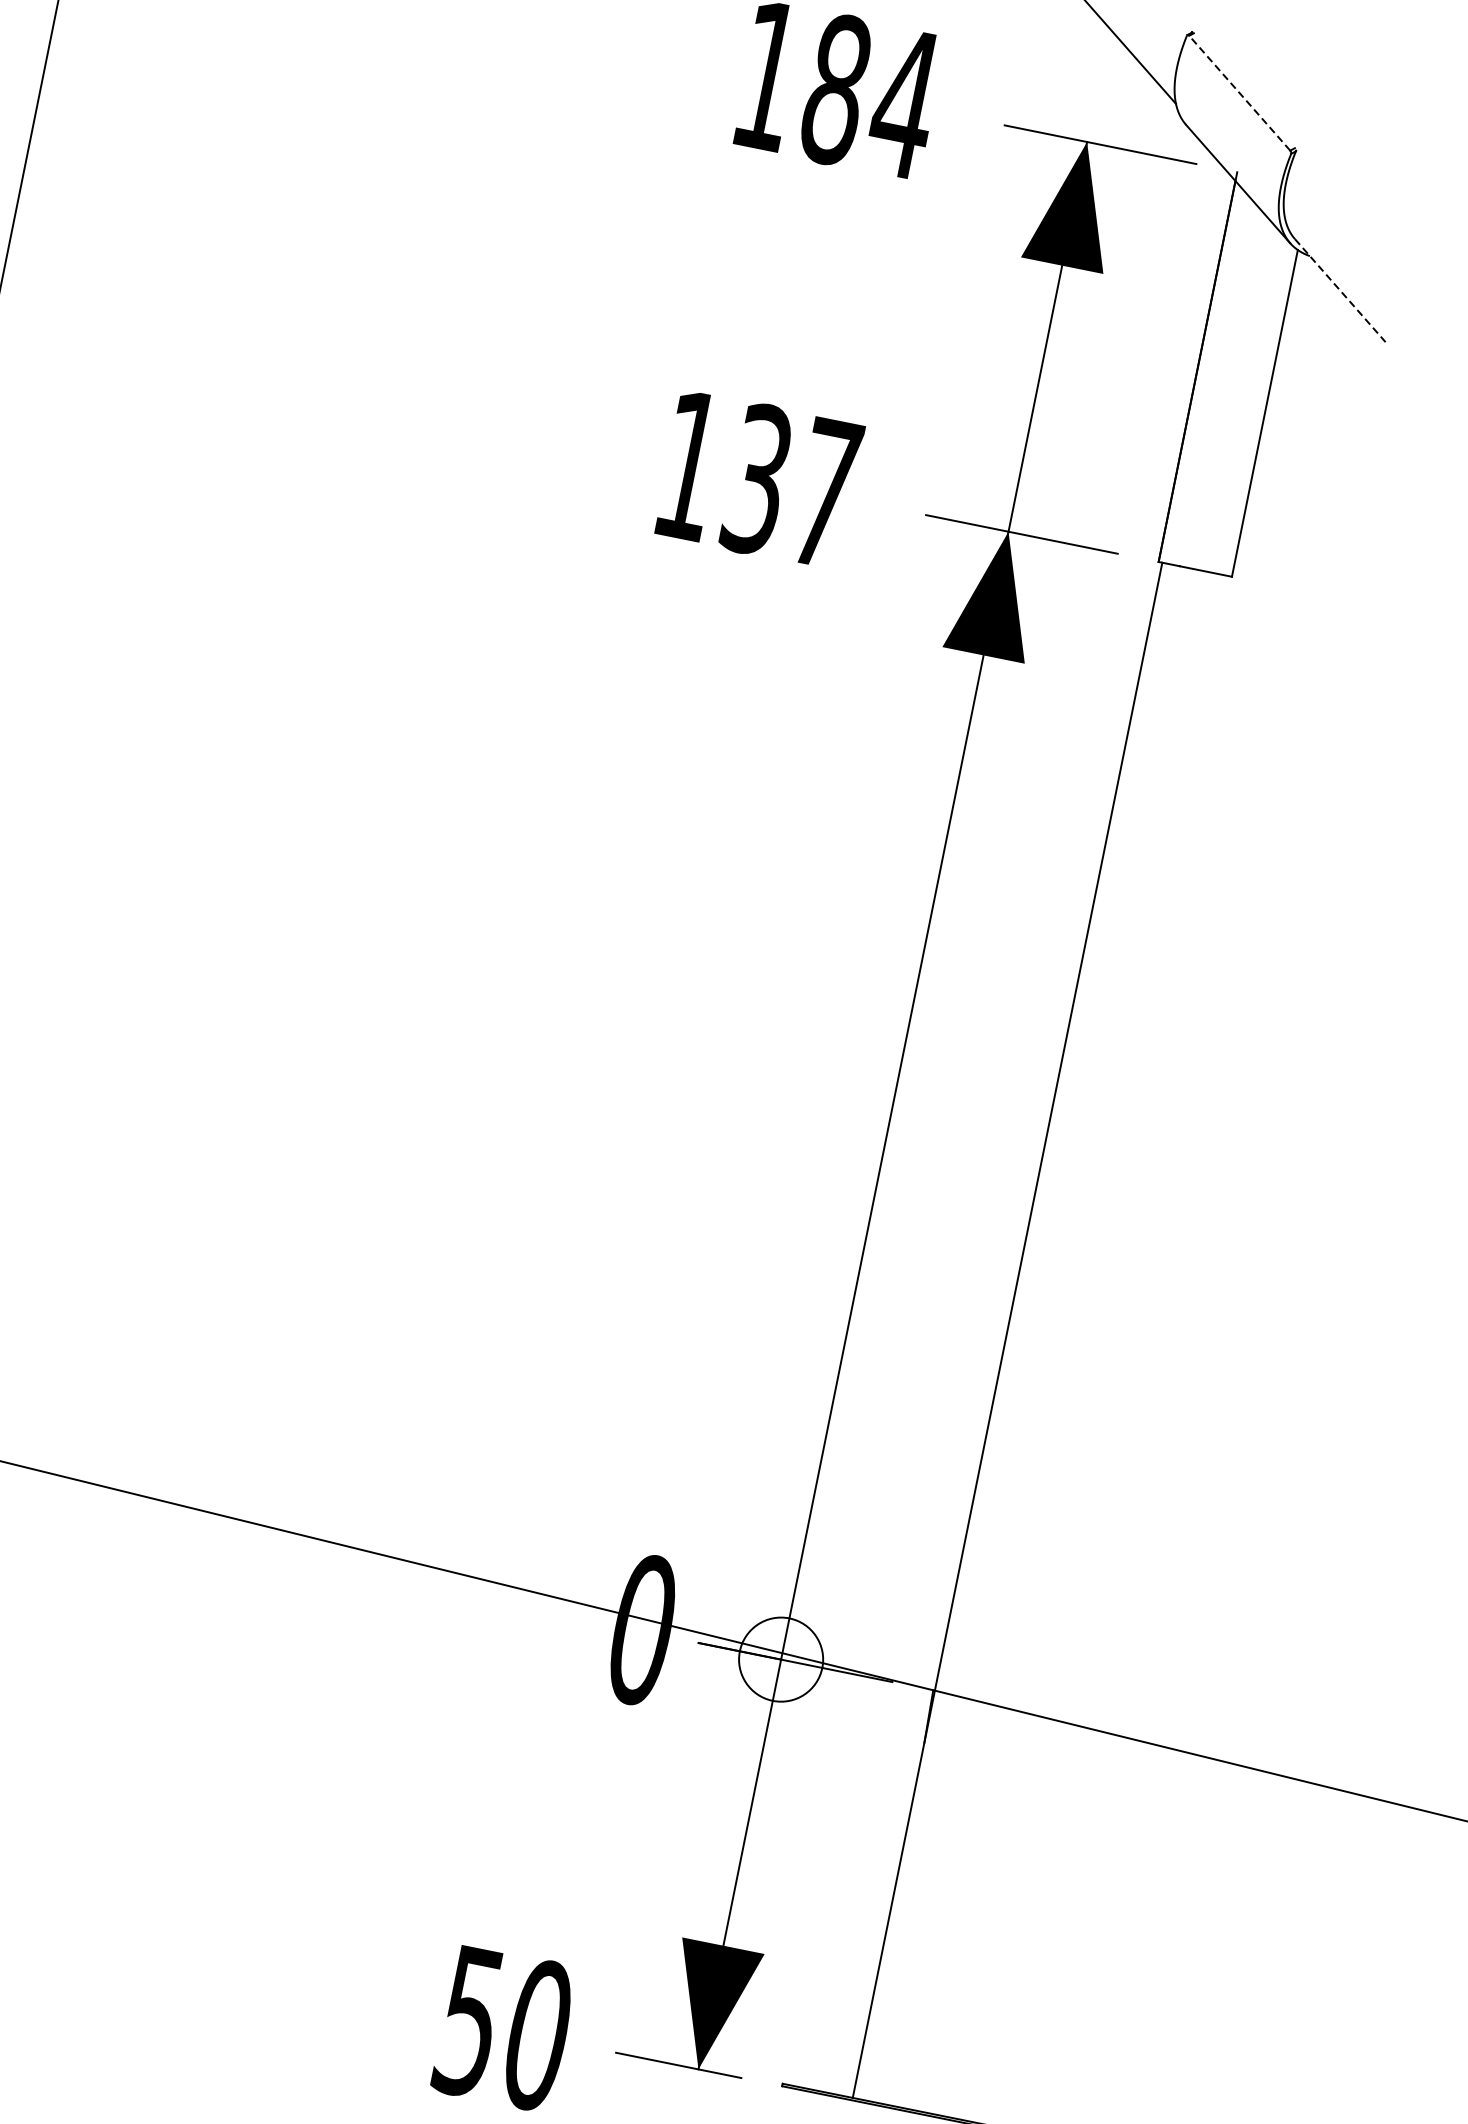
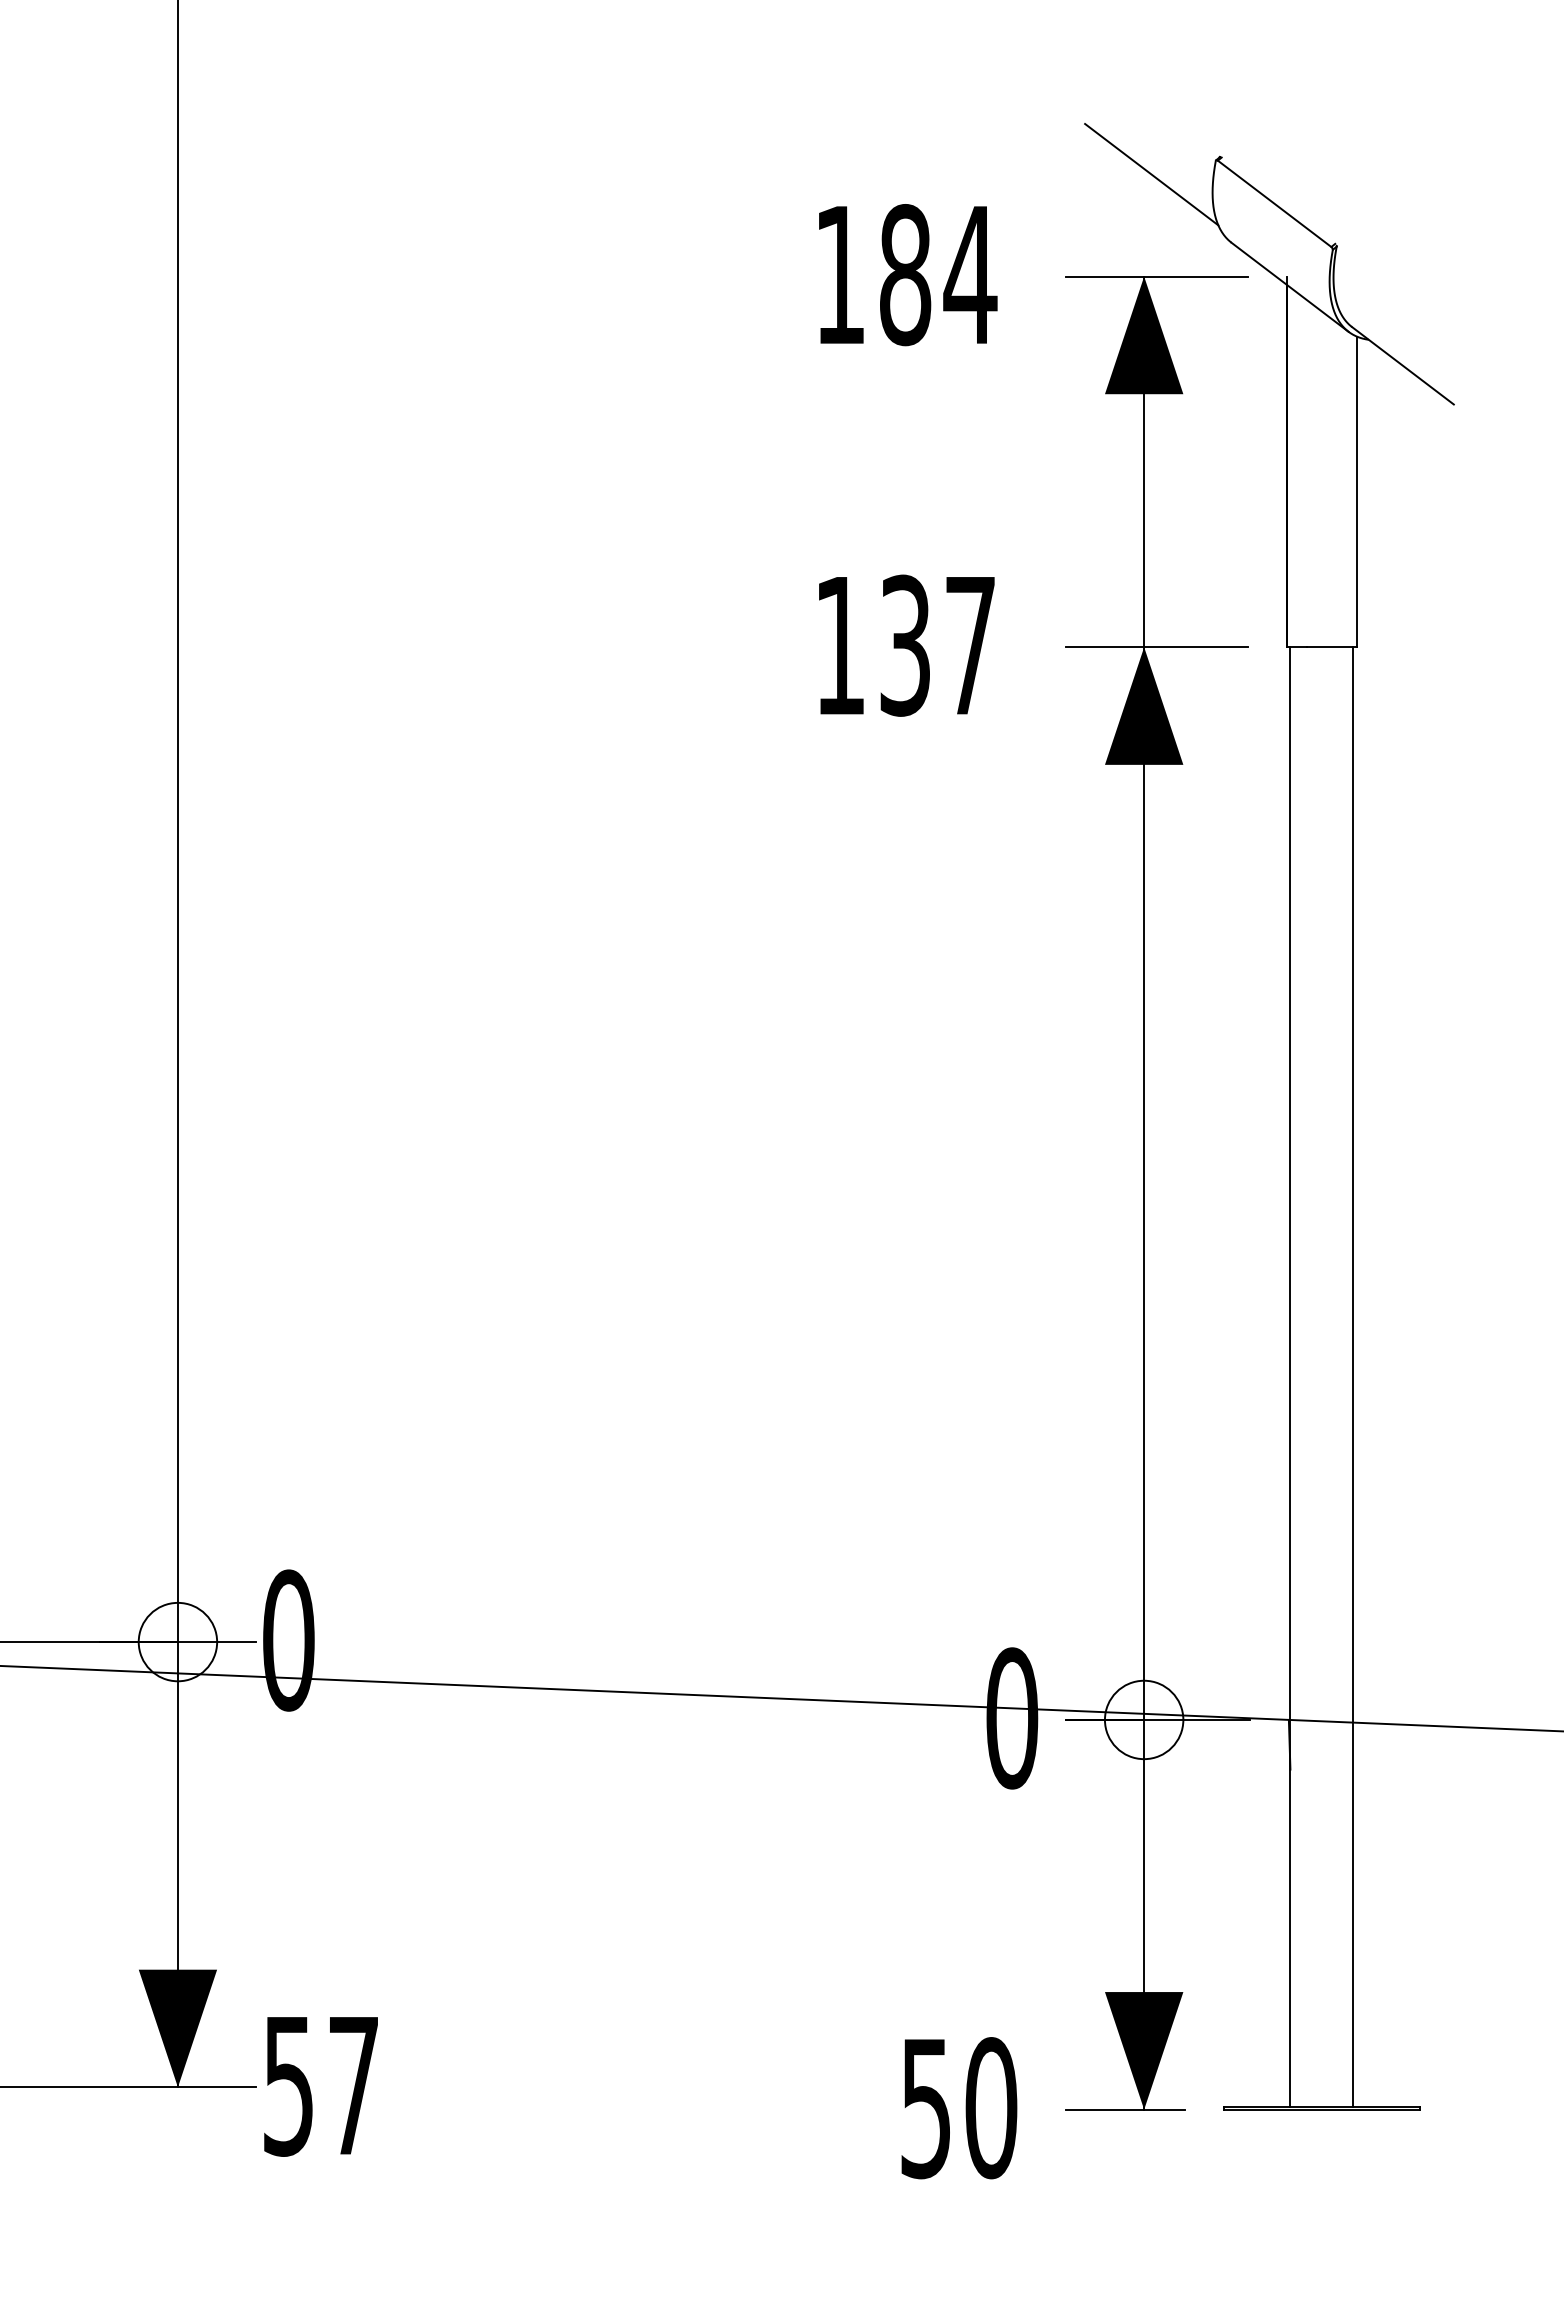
line: (1239, 92) -> (1274, 203), dashed -> solid
line: (1339, 290) -> (1402, 365), dashed -> solid
line: (1073, 1343) -> (1353, 1377), added

